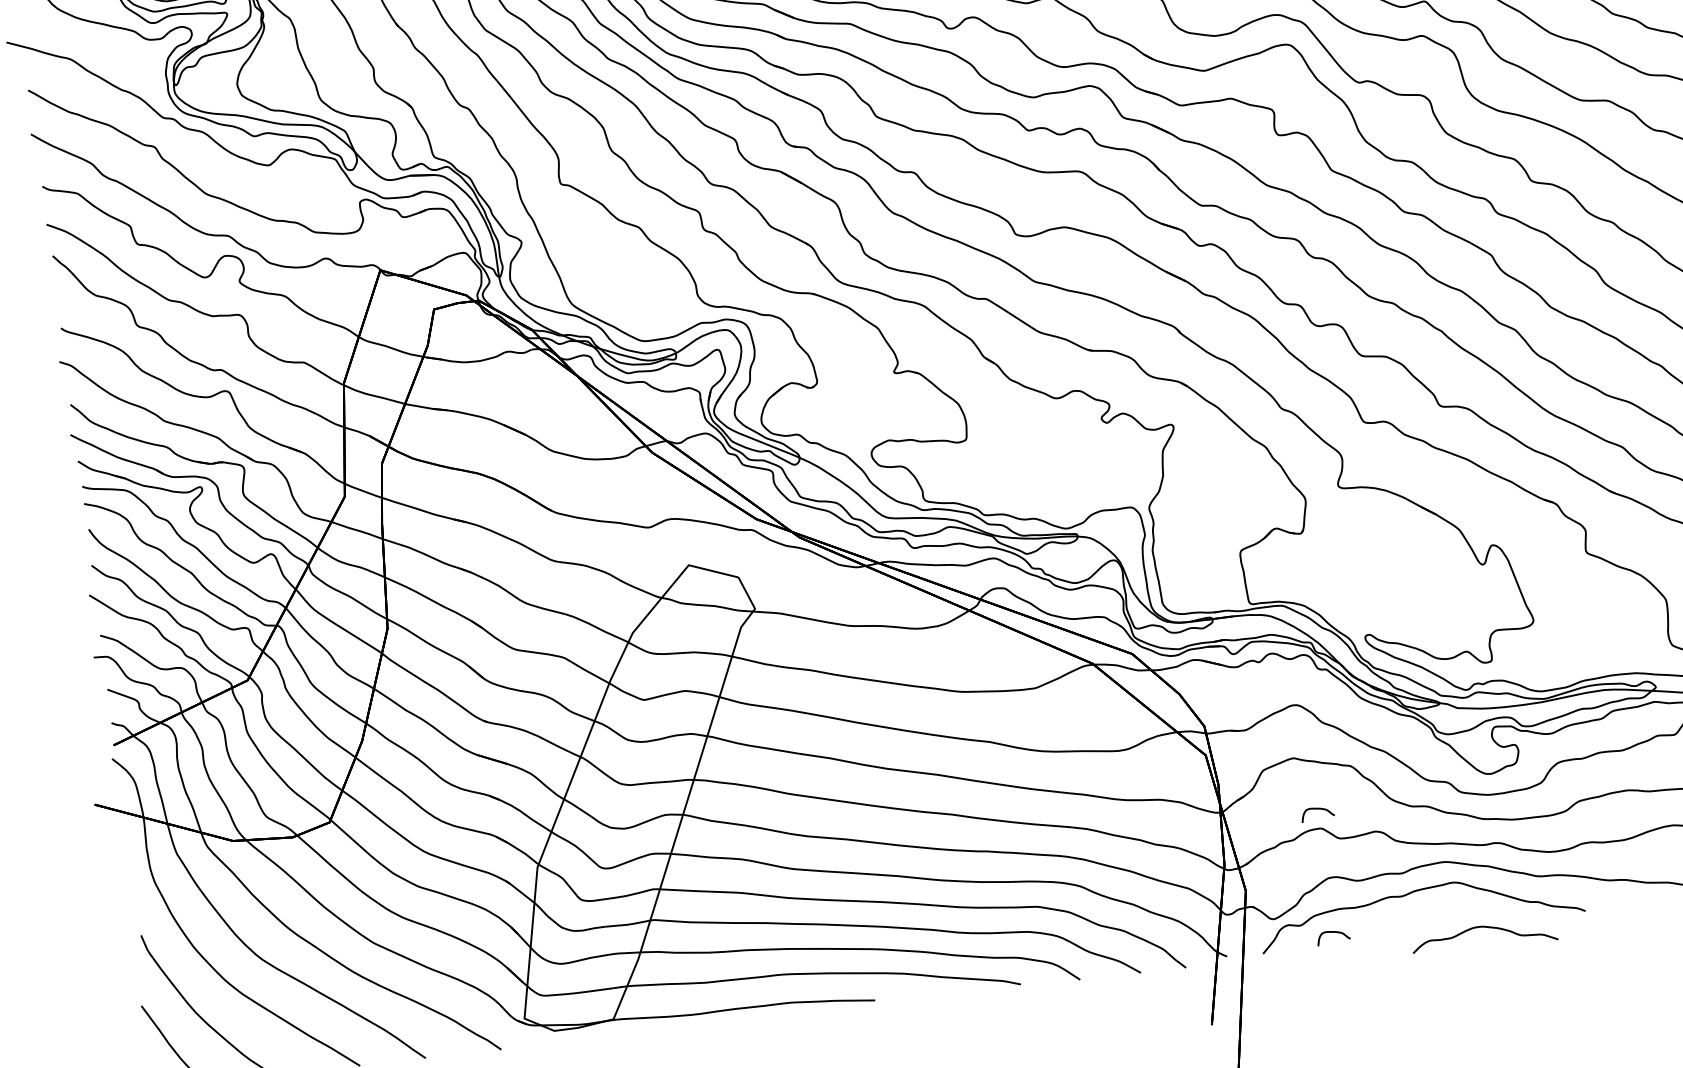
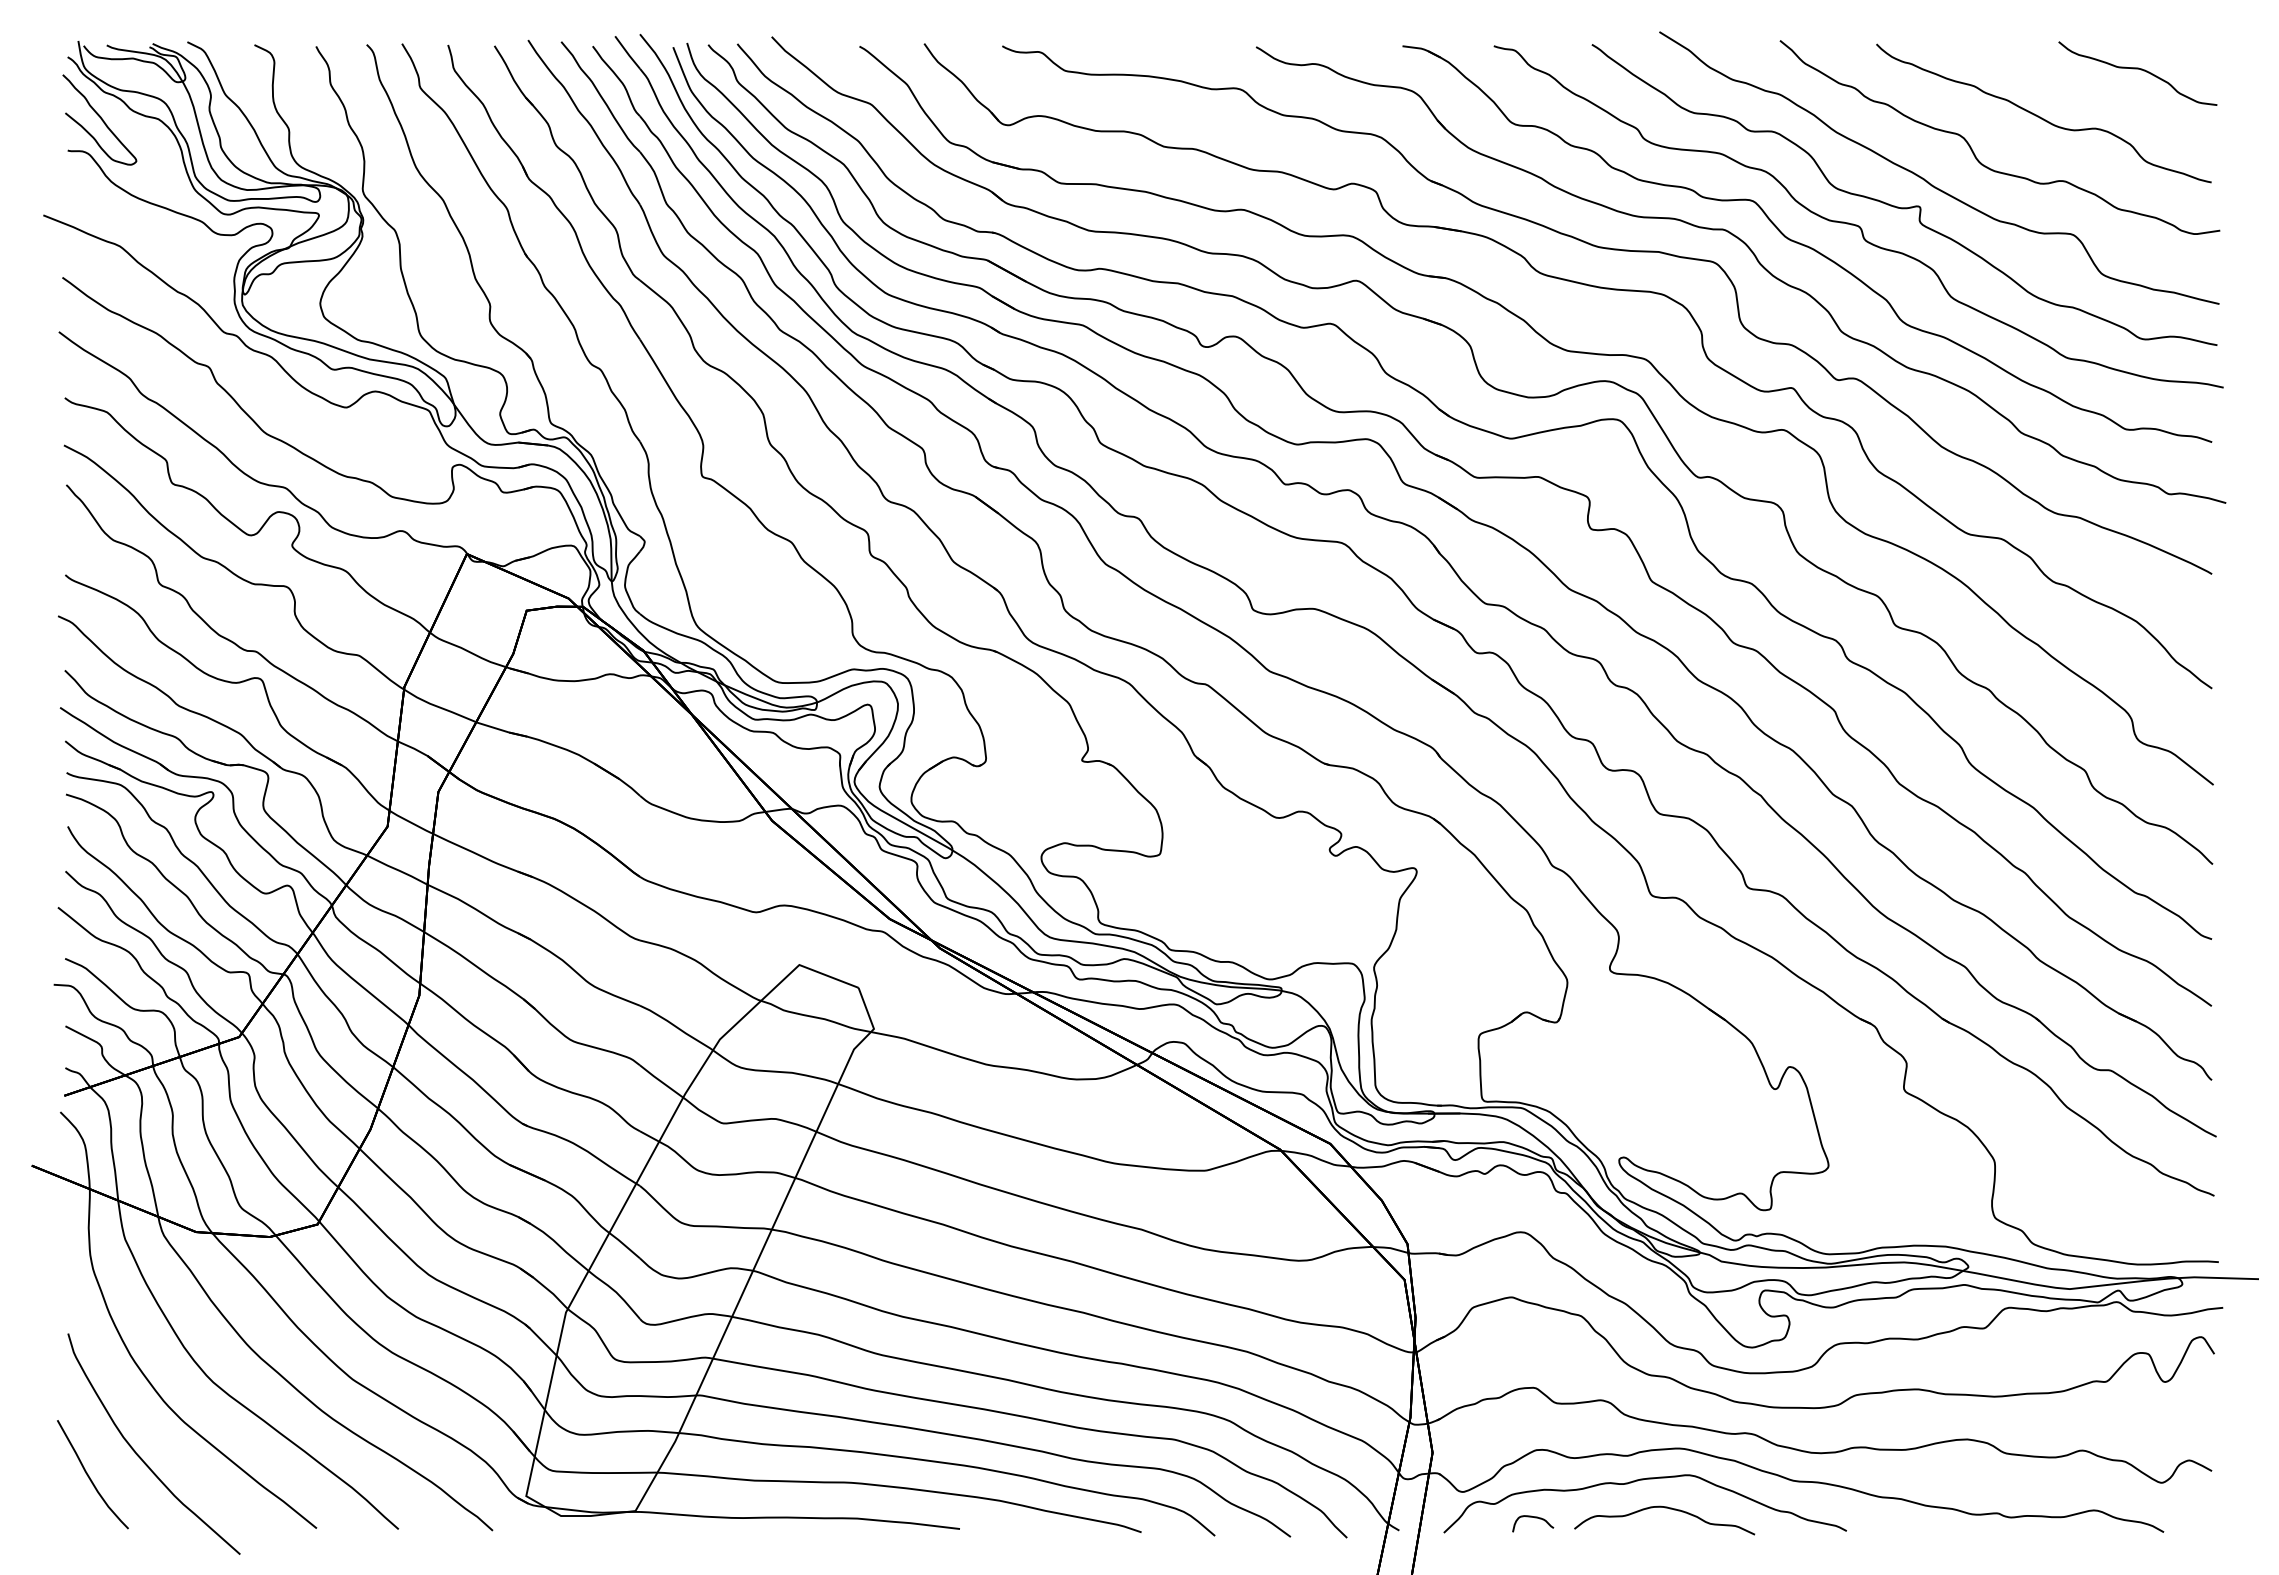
curve: (1318, 809) -> (1534, 1364), removed
curve: (1484, 927) -> (1665, 1508), moved

